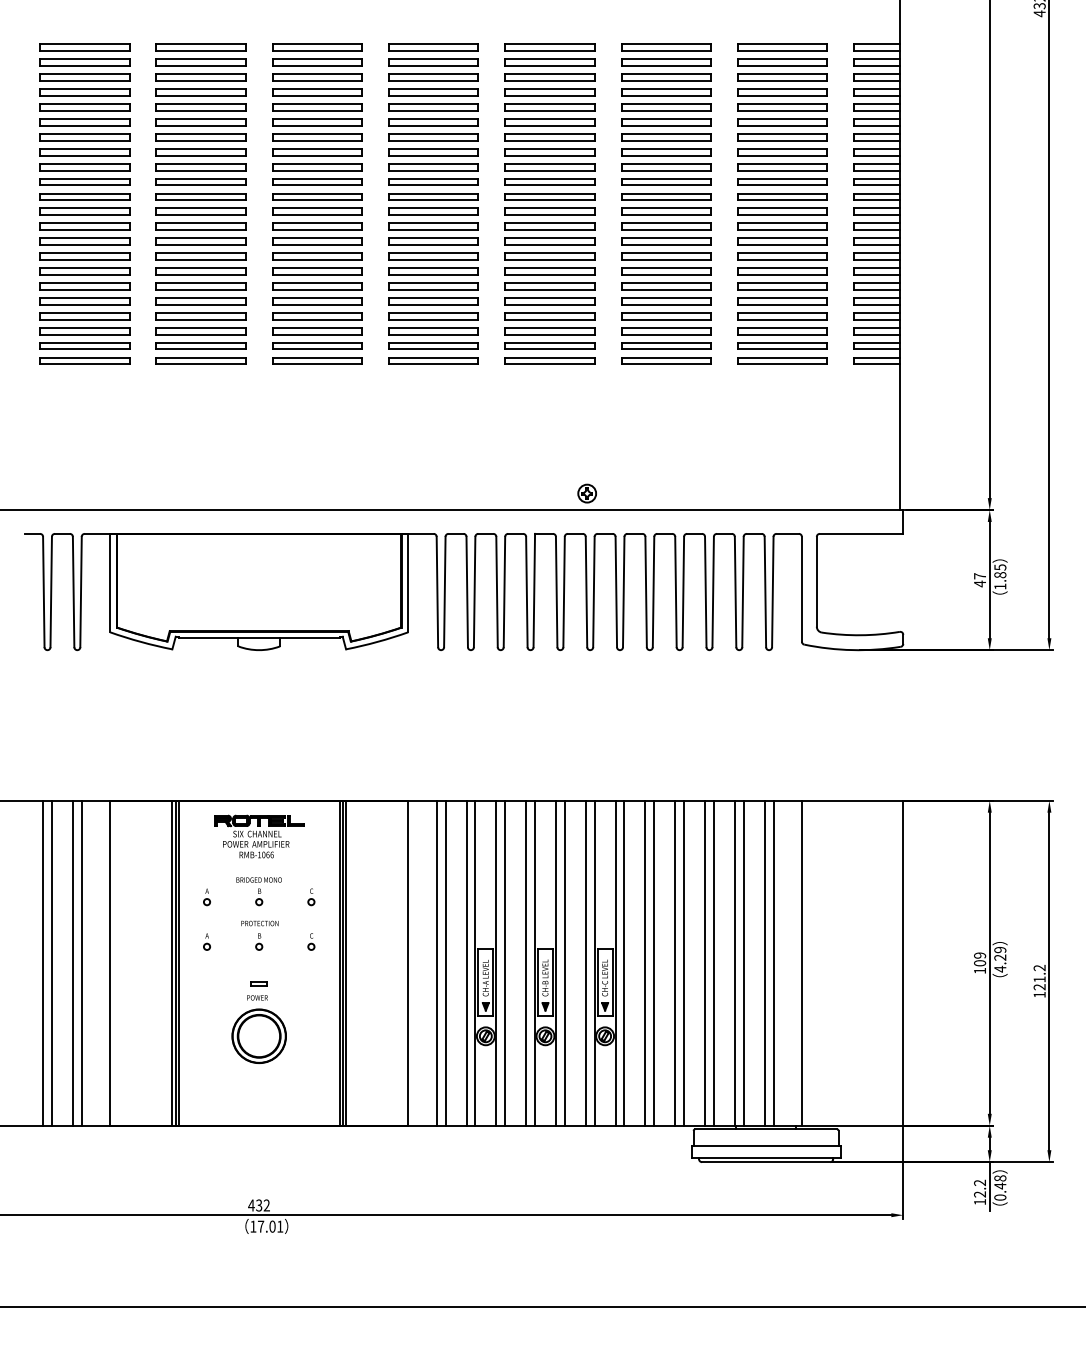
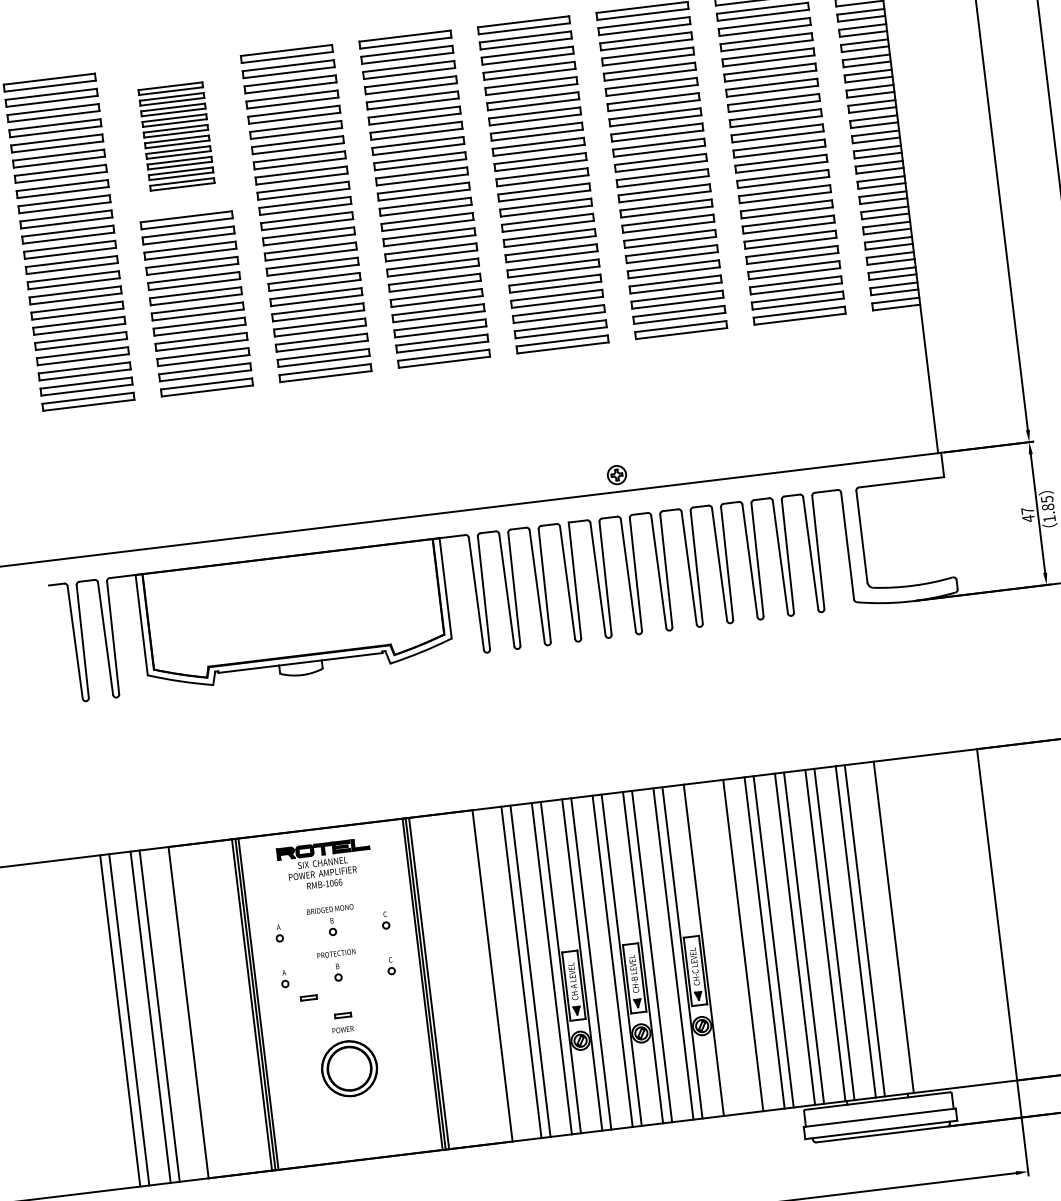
part: (200, 114) -> (176, 136), size x0.7
part: (227, 962) -> (308, 997), added
line: (624, 962) -> (712, 948), removed
line: (645, 962) -> (734, 945), removed

